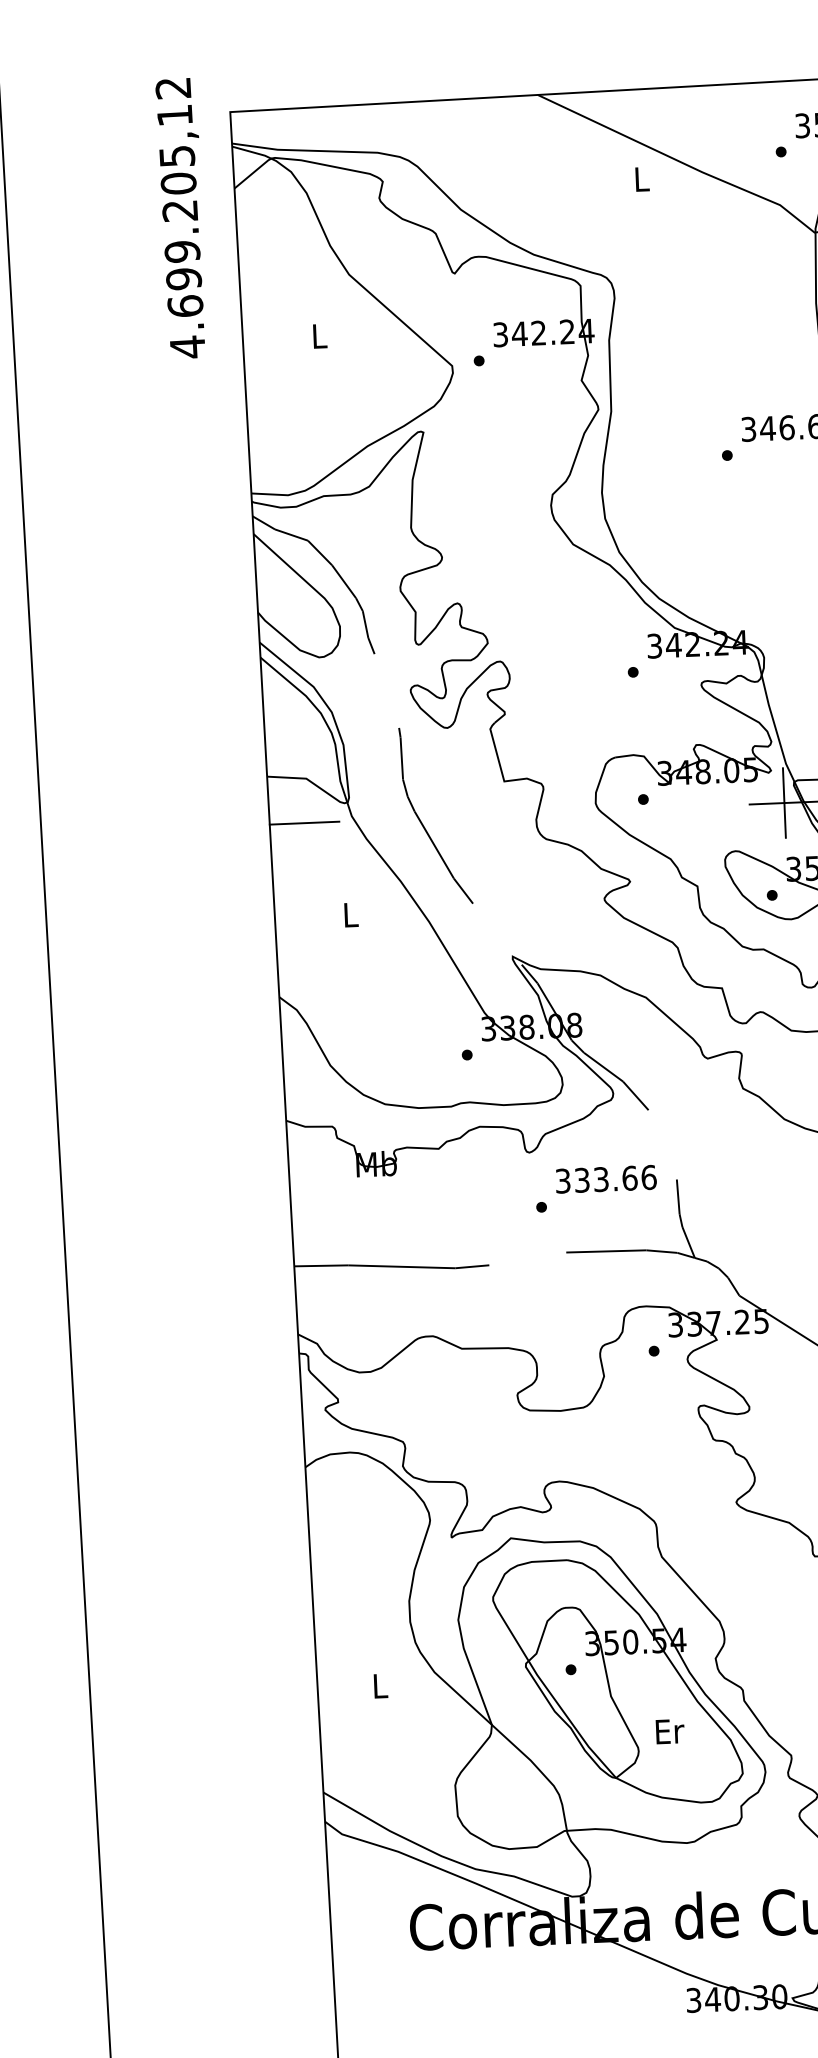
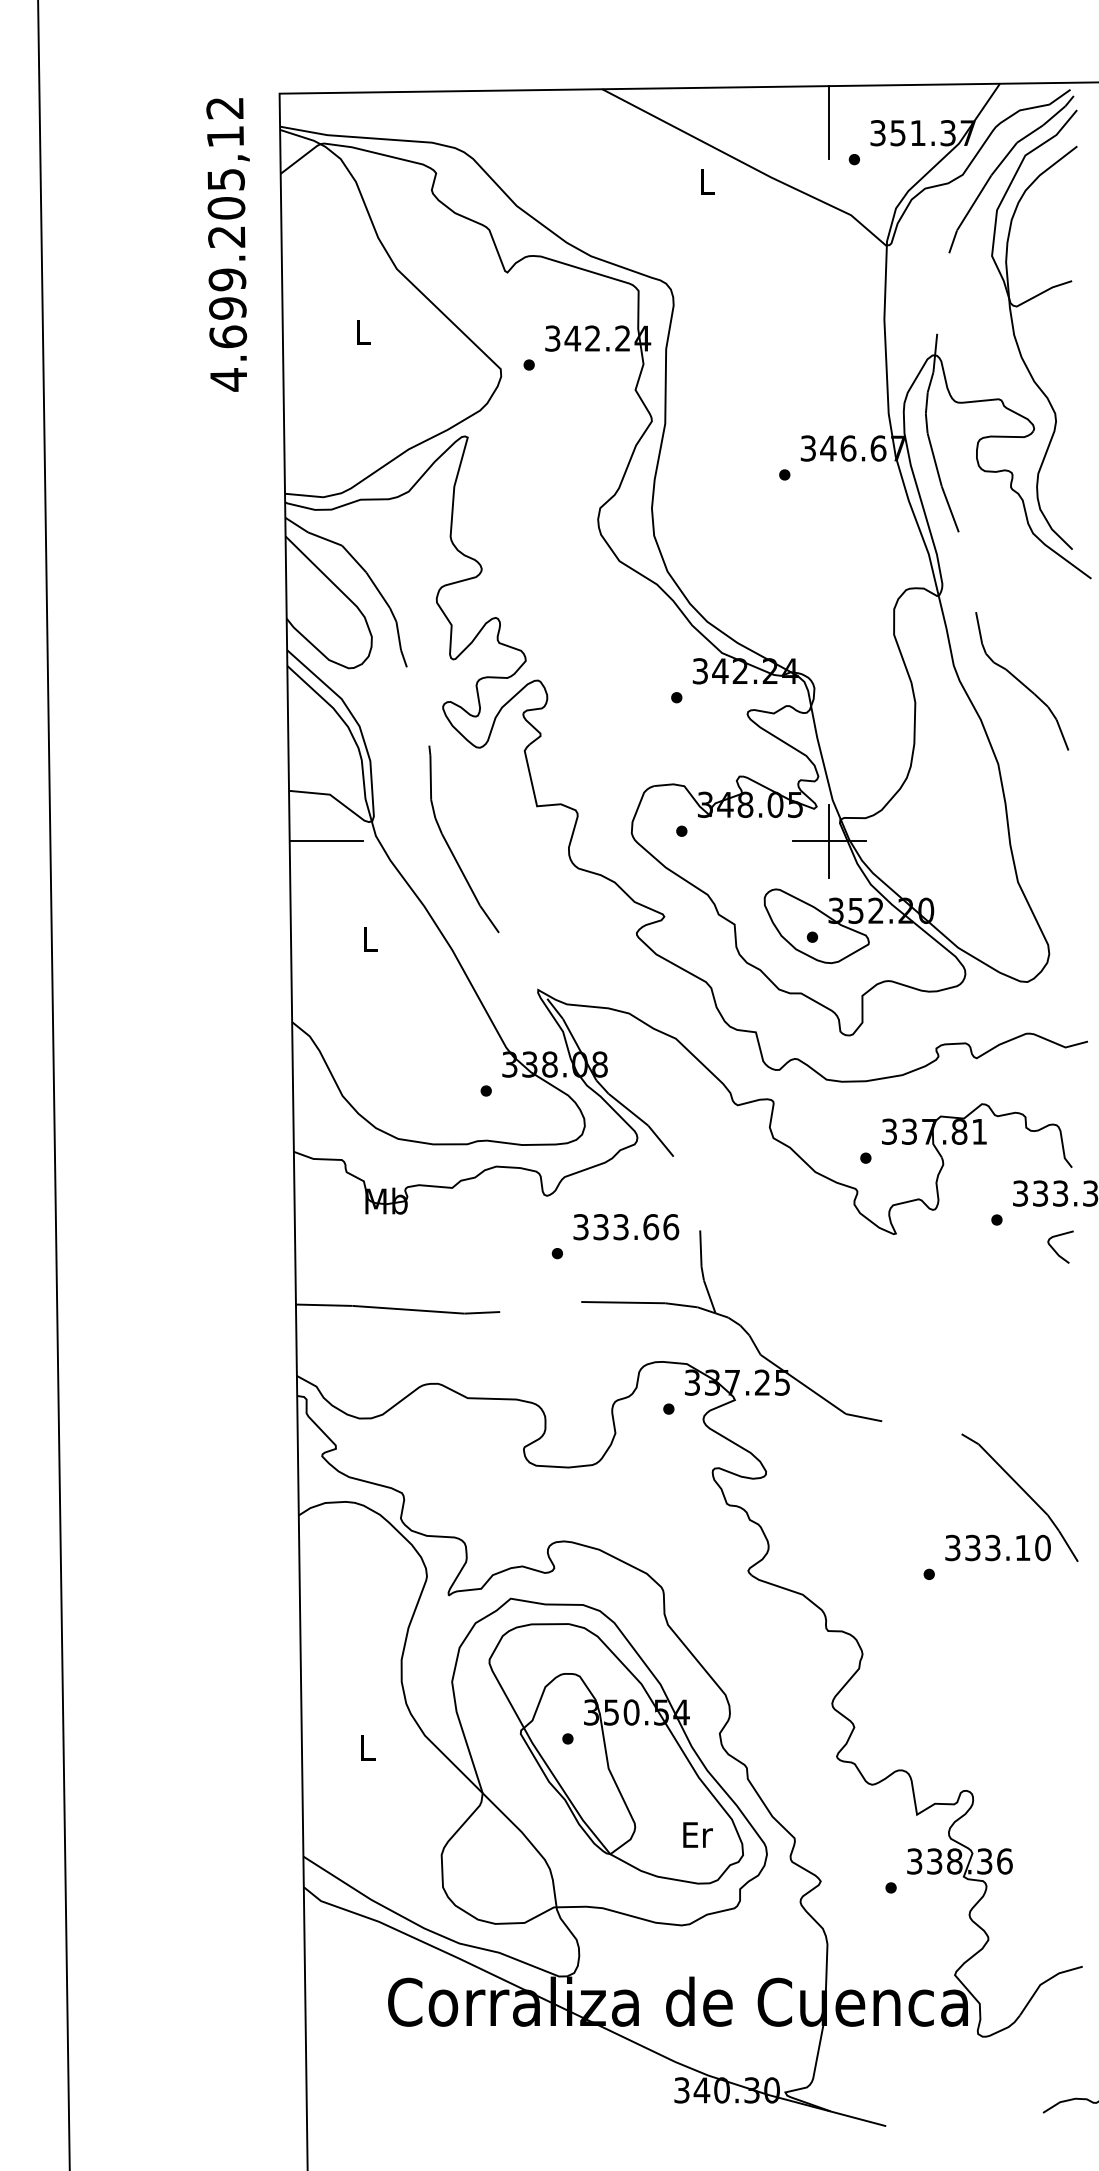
line: (755, 117) -> (829, 122), added
text: (181, 218) -> (227, 244), moved
text: (669, 1731) -> (697, 1834), moved

